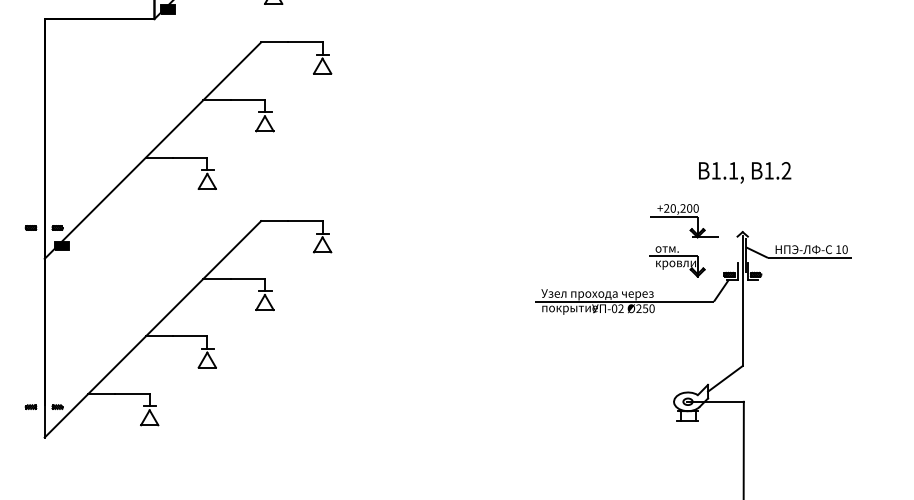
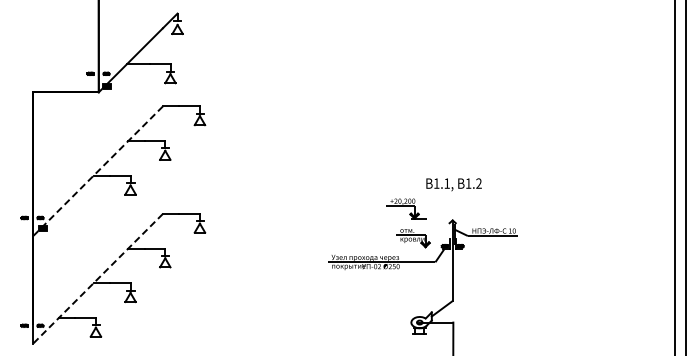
line: (152, 150) -> (97, 171), solid -> dashed
part: (684, 220) -> (406, 208), moved
line: (152, 330) -> (97, 279), solid -> dashed

